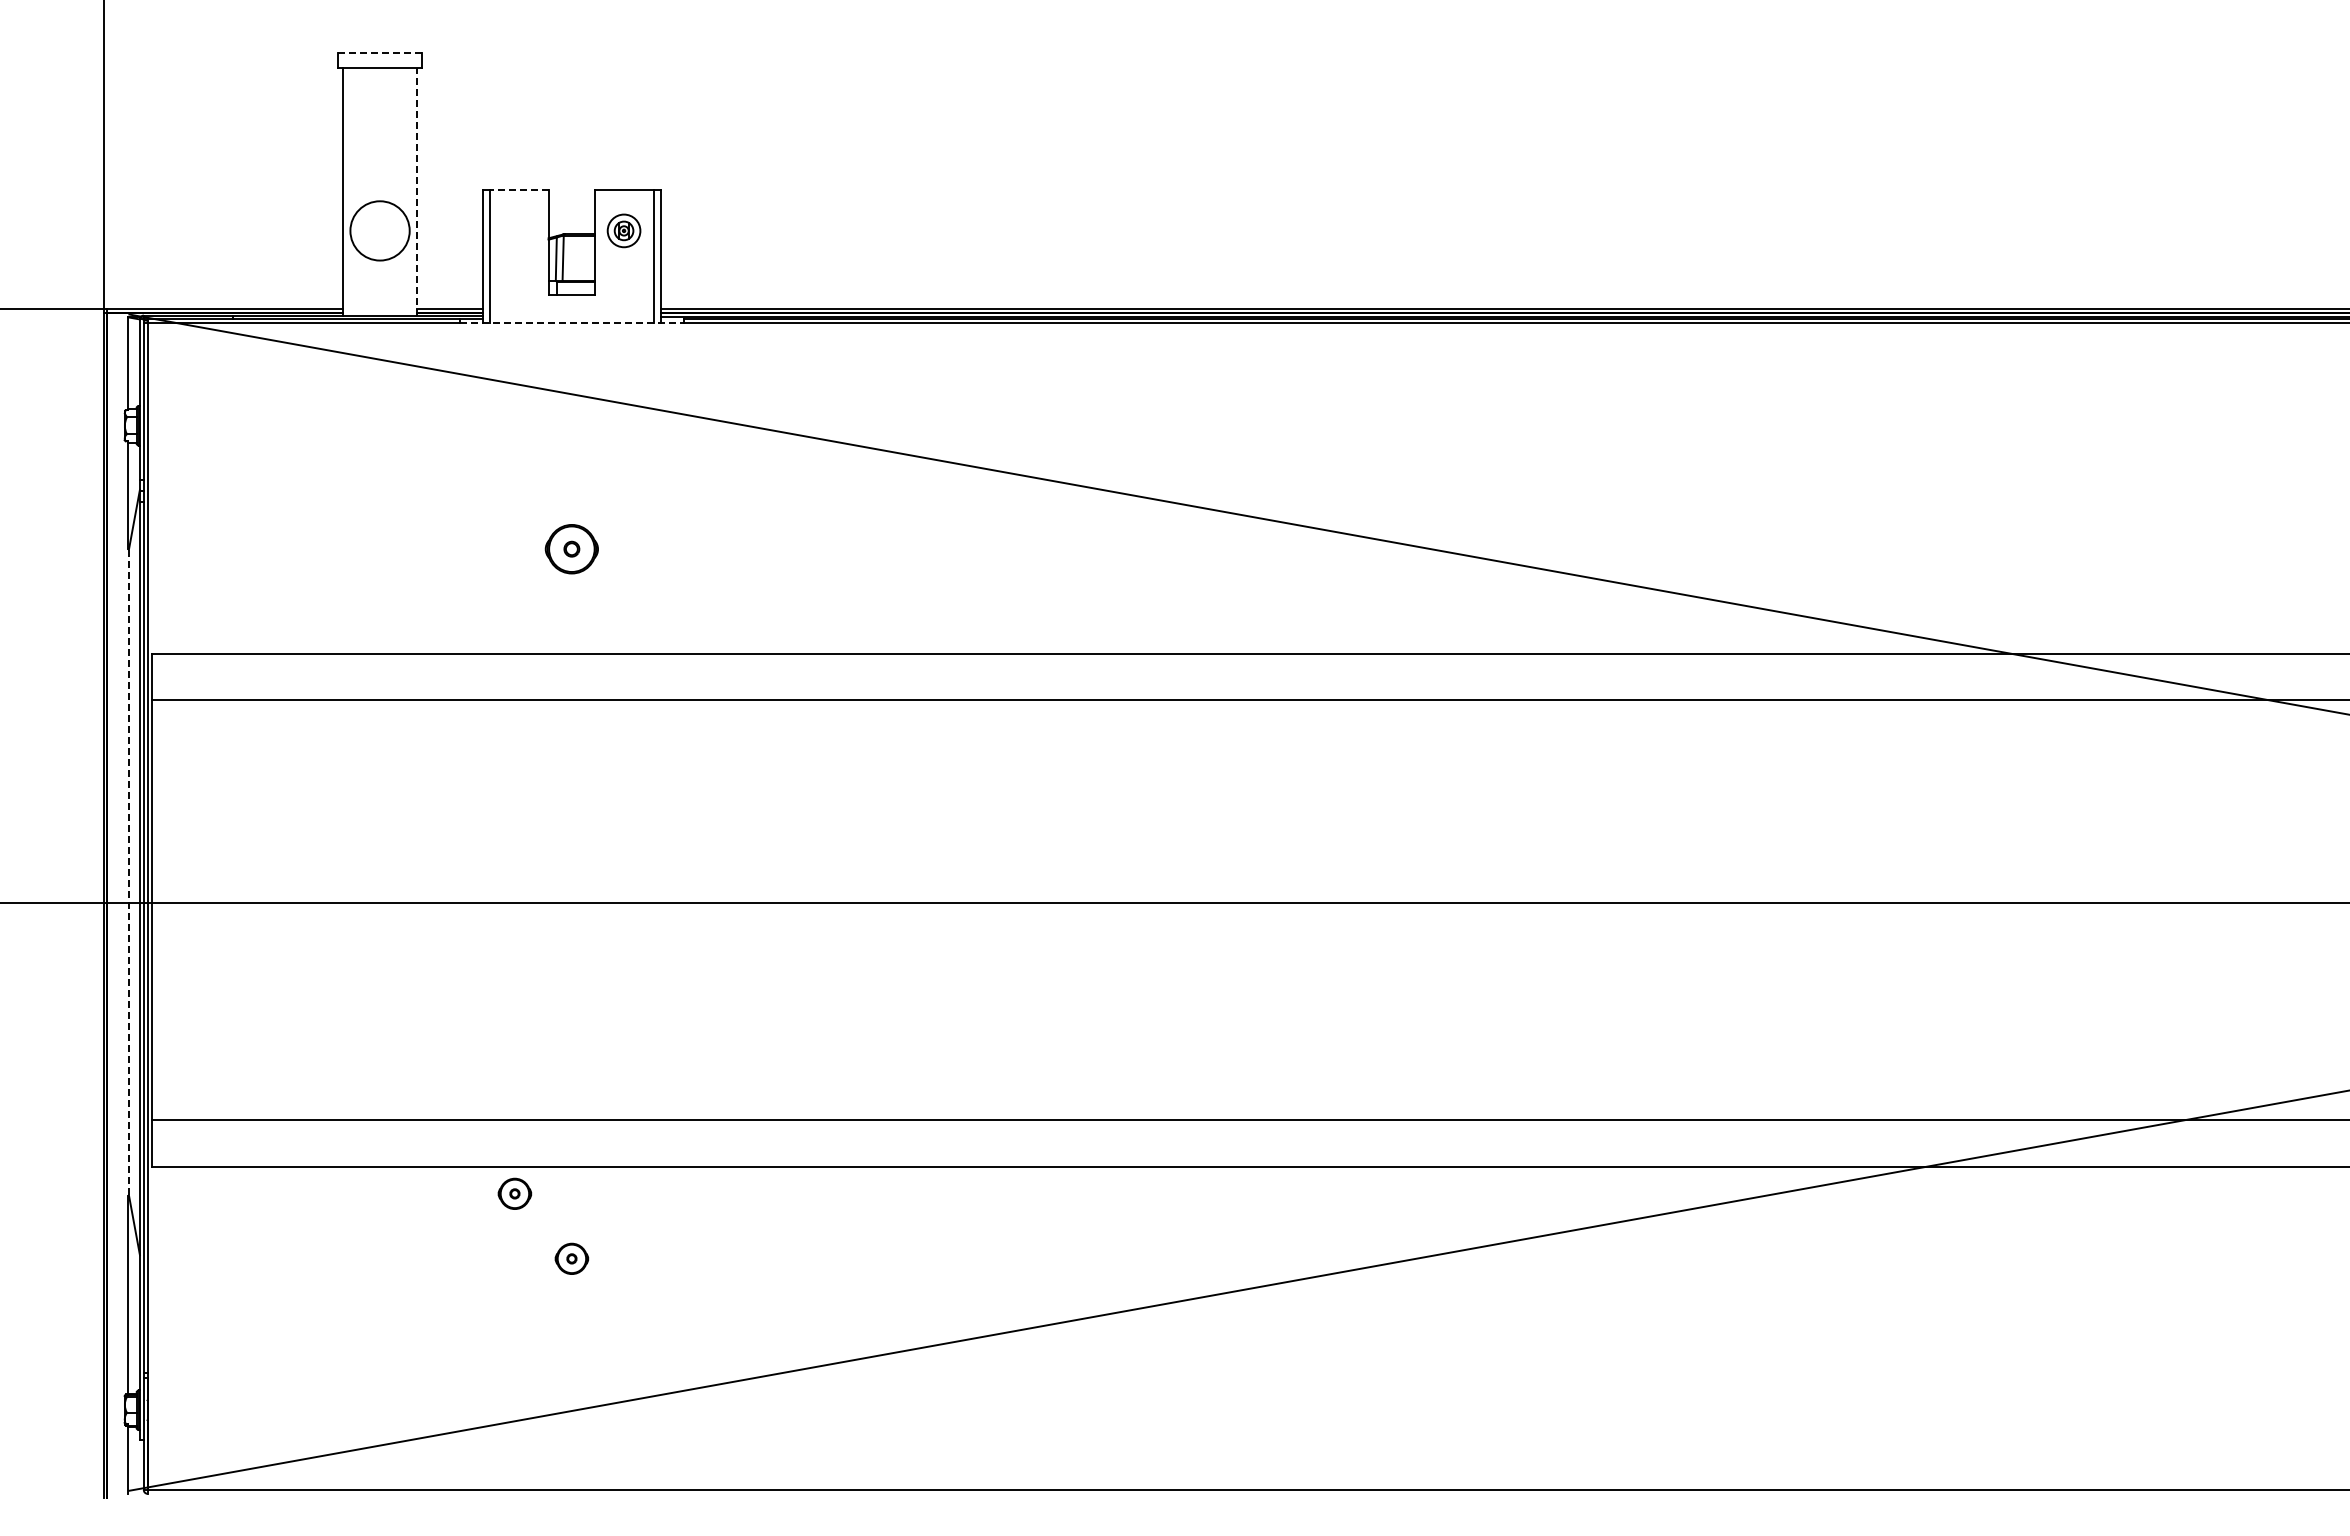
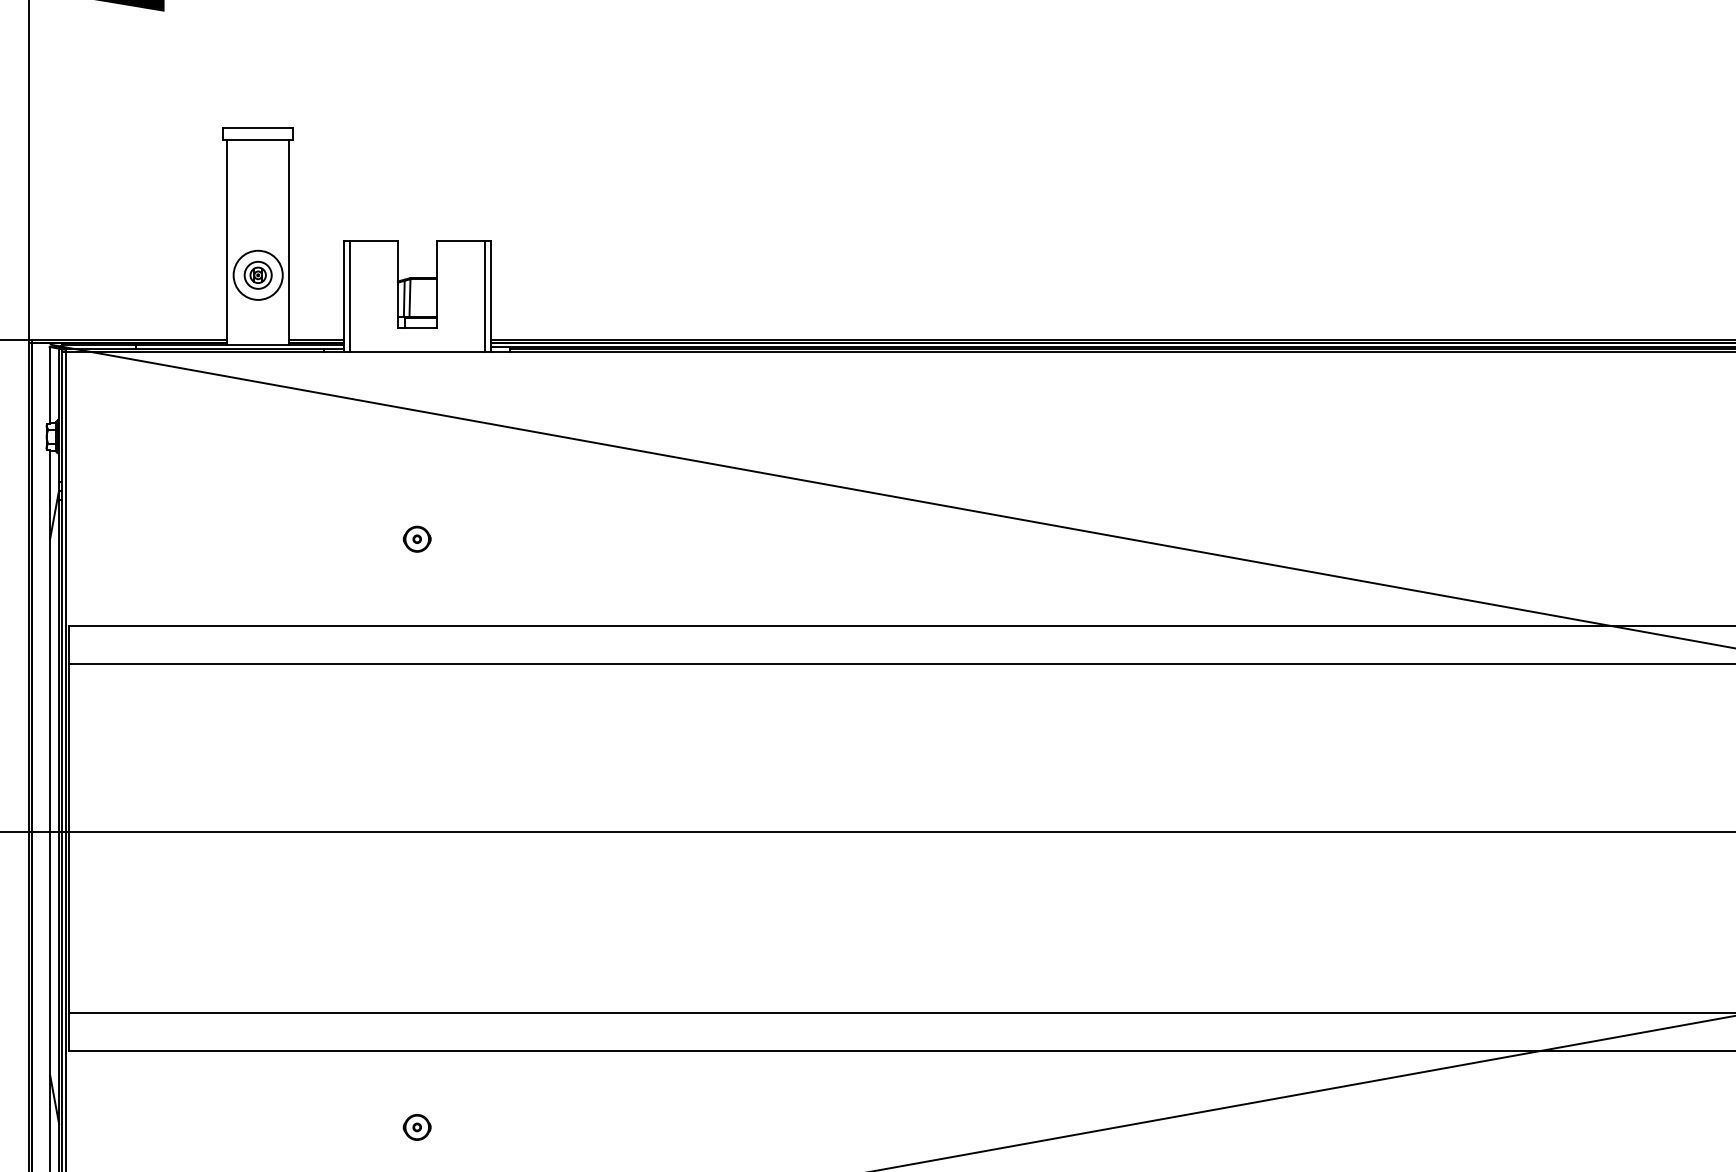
line: (380, 52) -> (258, 127), dashed -> solid
line: (518, 189) -> (372, 241), dashed -> solid
line: (417, 191) -> (289, 242), dashed -> solid
part: (623, 230) -> (257, 274), moved
line: (572, 323) -> (417, 352), dashed -> solid
part: (571, 549) -> (416, 539), size x0.62
line: (128, 871) -> (49, 806), dashed -> solid
part: (514, 1193) -> (369, 1073), removed

